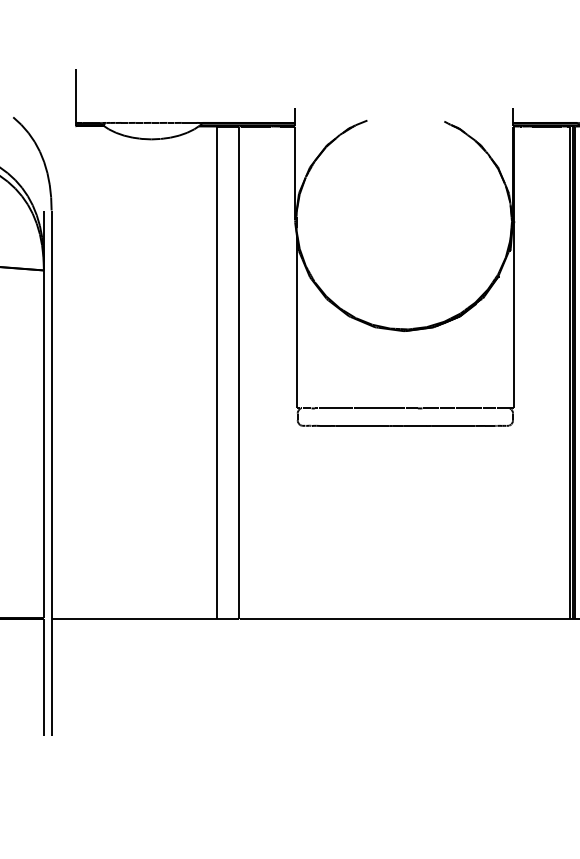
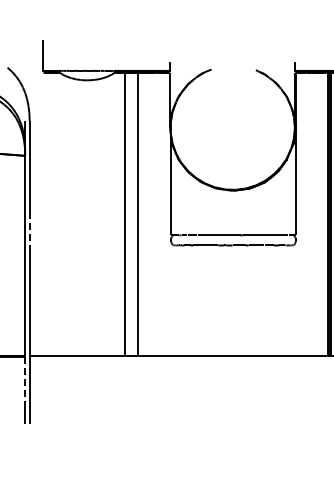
line: (51, 401) -> (29, 231), solid -> dashed
line: (44, 663) -> (25, 382), solid -> dashed

